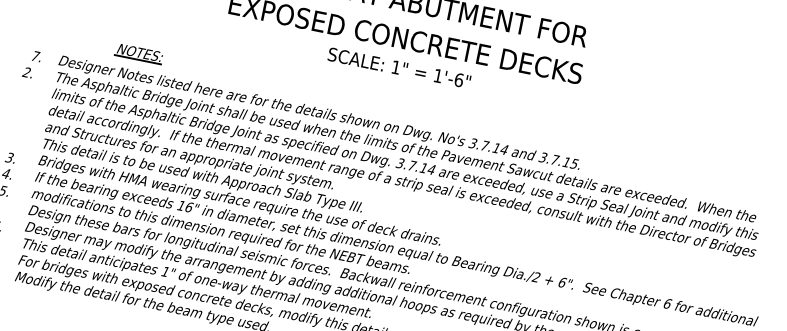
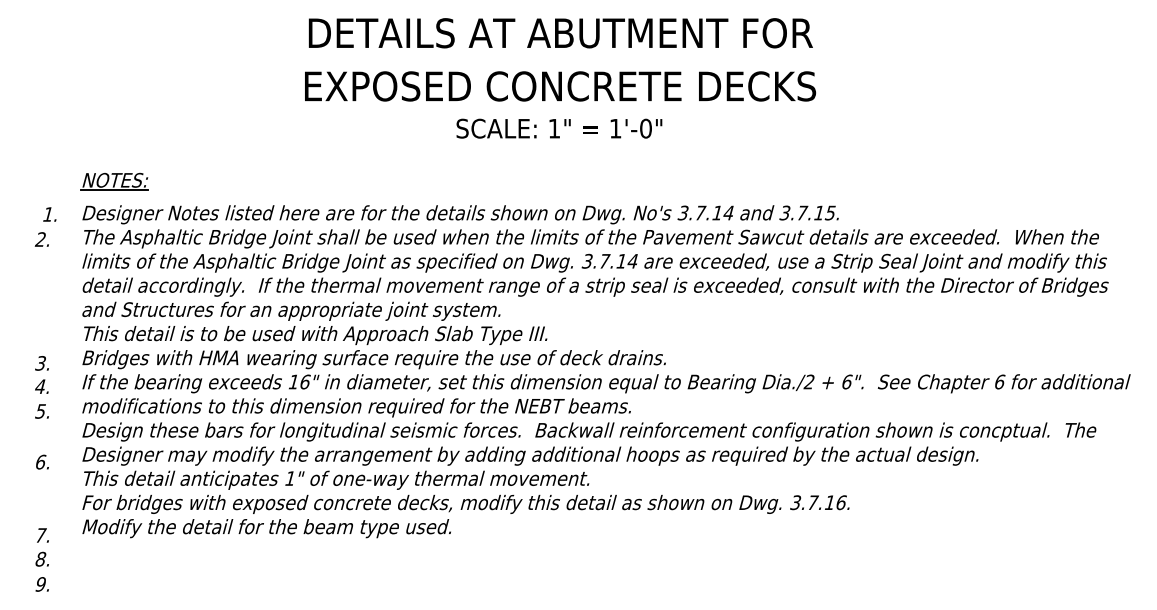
part: (139, 53) -> (114, 181), moved
text: (35, 56) -> (48, 214), 7. -> 1.
text: (459, 80) -> (646, 128), 1'-6" -> 1'-0"

